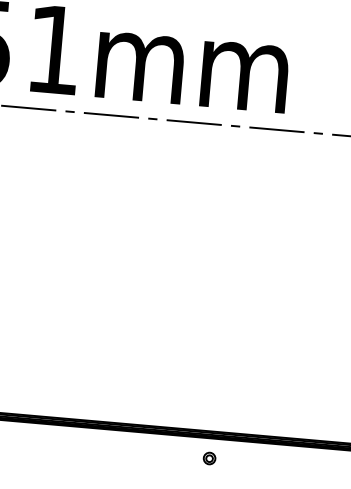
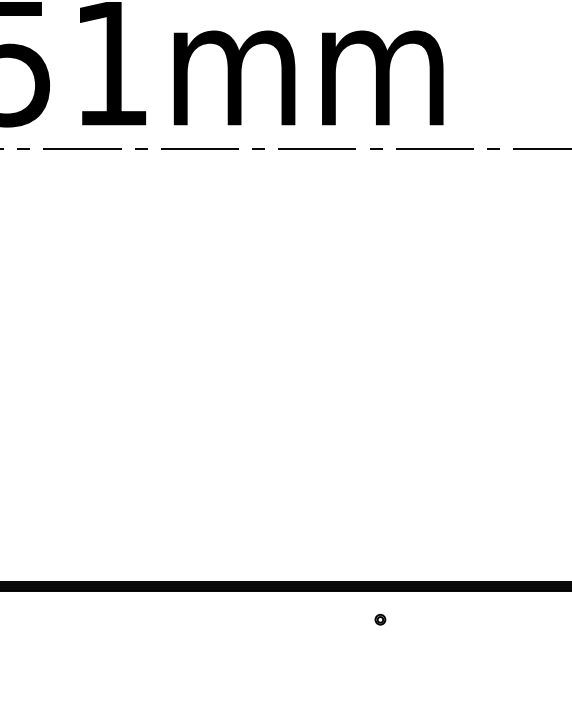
part: (209, 458) -> (380, 619), size x0.6

